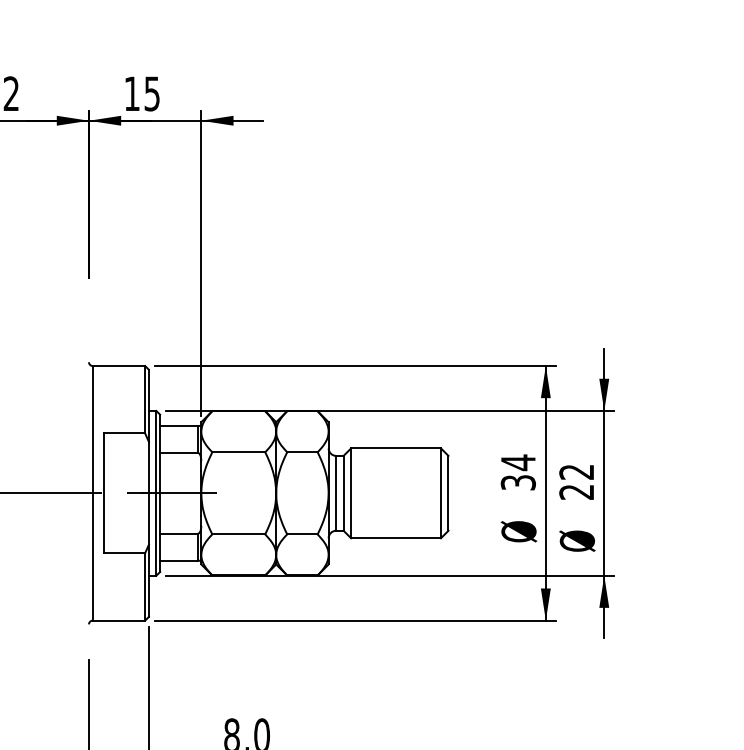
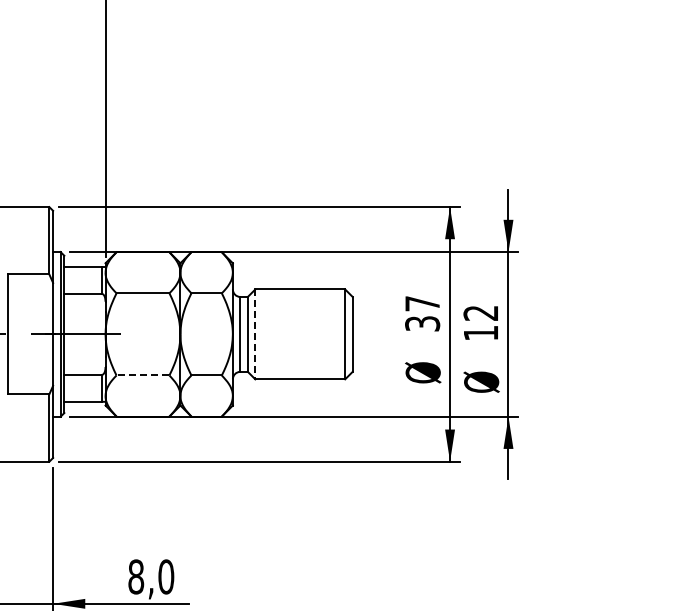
text: (518, 462) -> (422, 303), 34 -> 37
text: (576, 492) -> (480, 333), 22 -> 12
line: (351, 493) -> (255, 334), solid -> dashed
line: (238, 534) -> (142, 375), solid -> dashed

